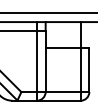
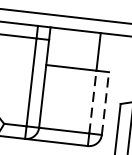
line: (80, 70) -> (92, 102), solid -> dashed
line: (89, 70) -> (105, 104), solid -> dashed

